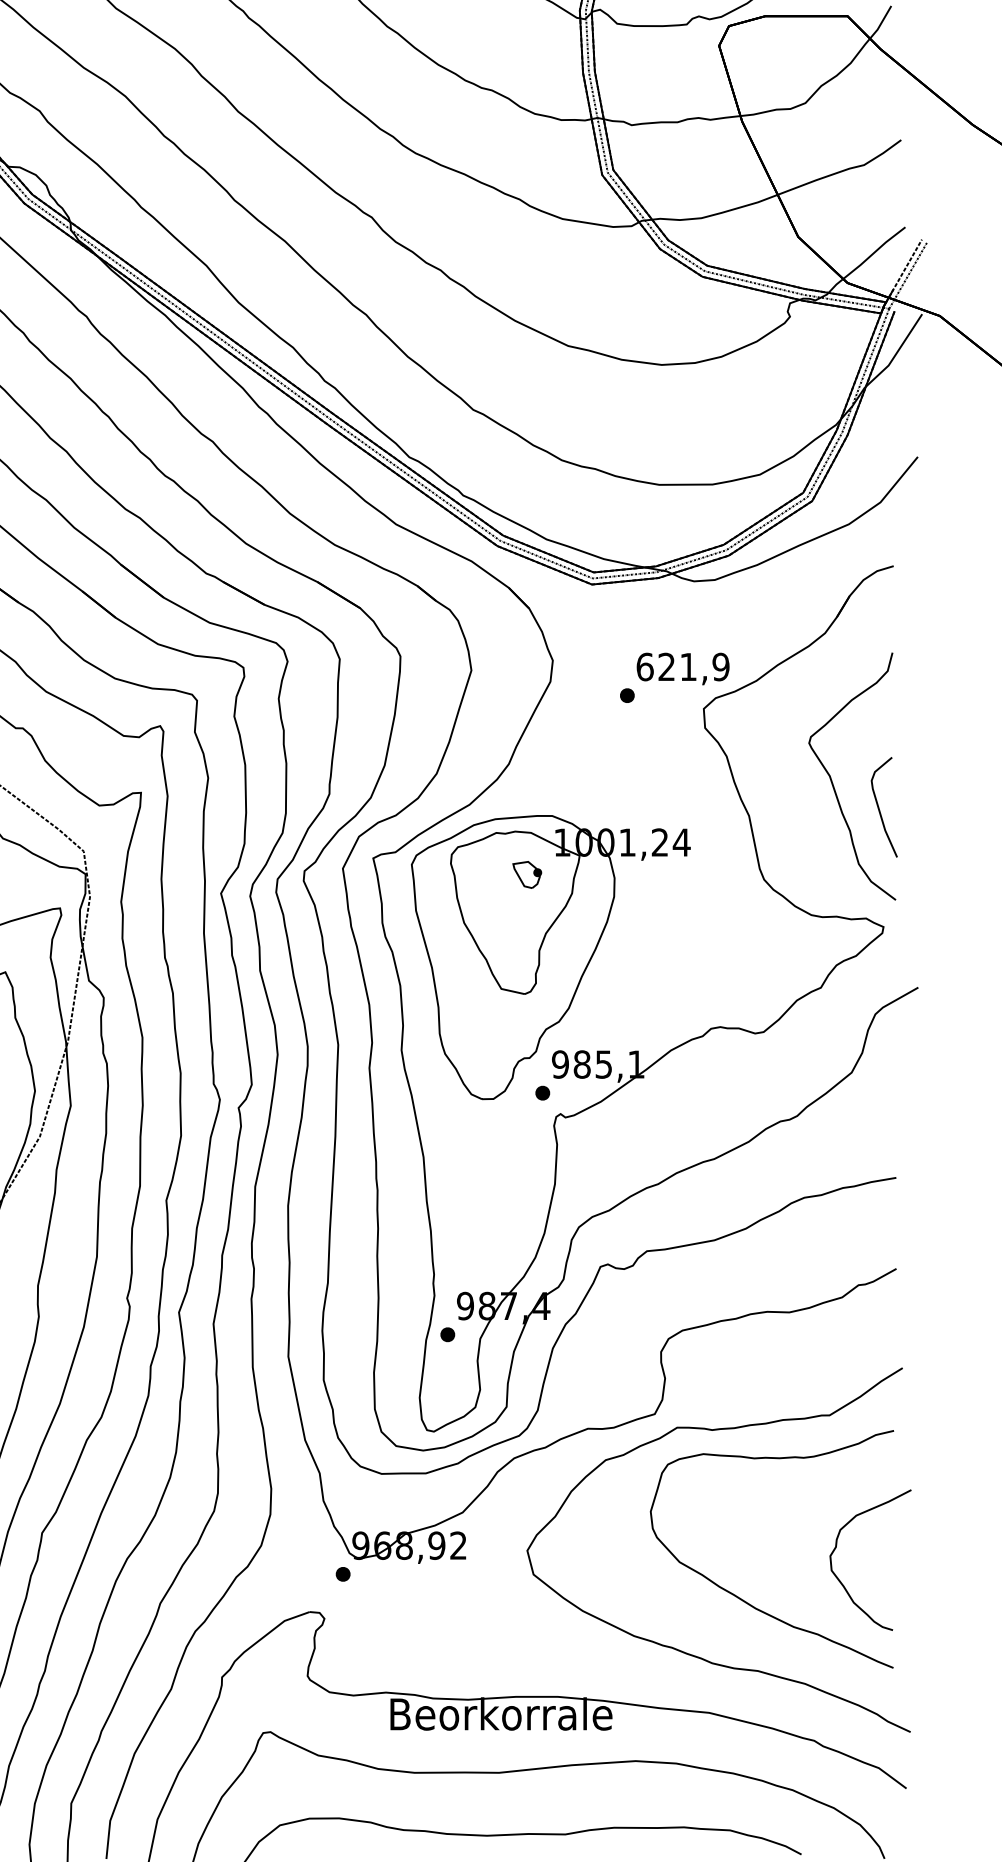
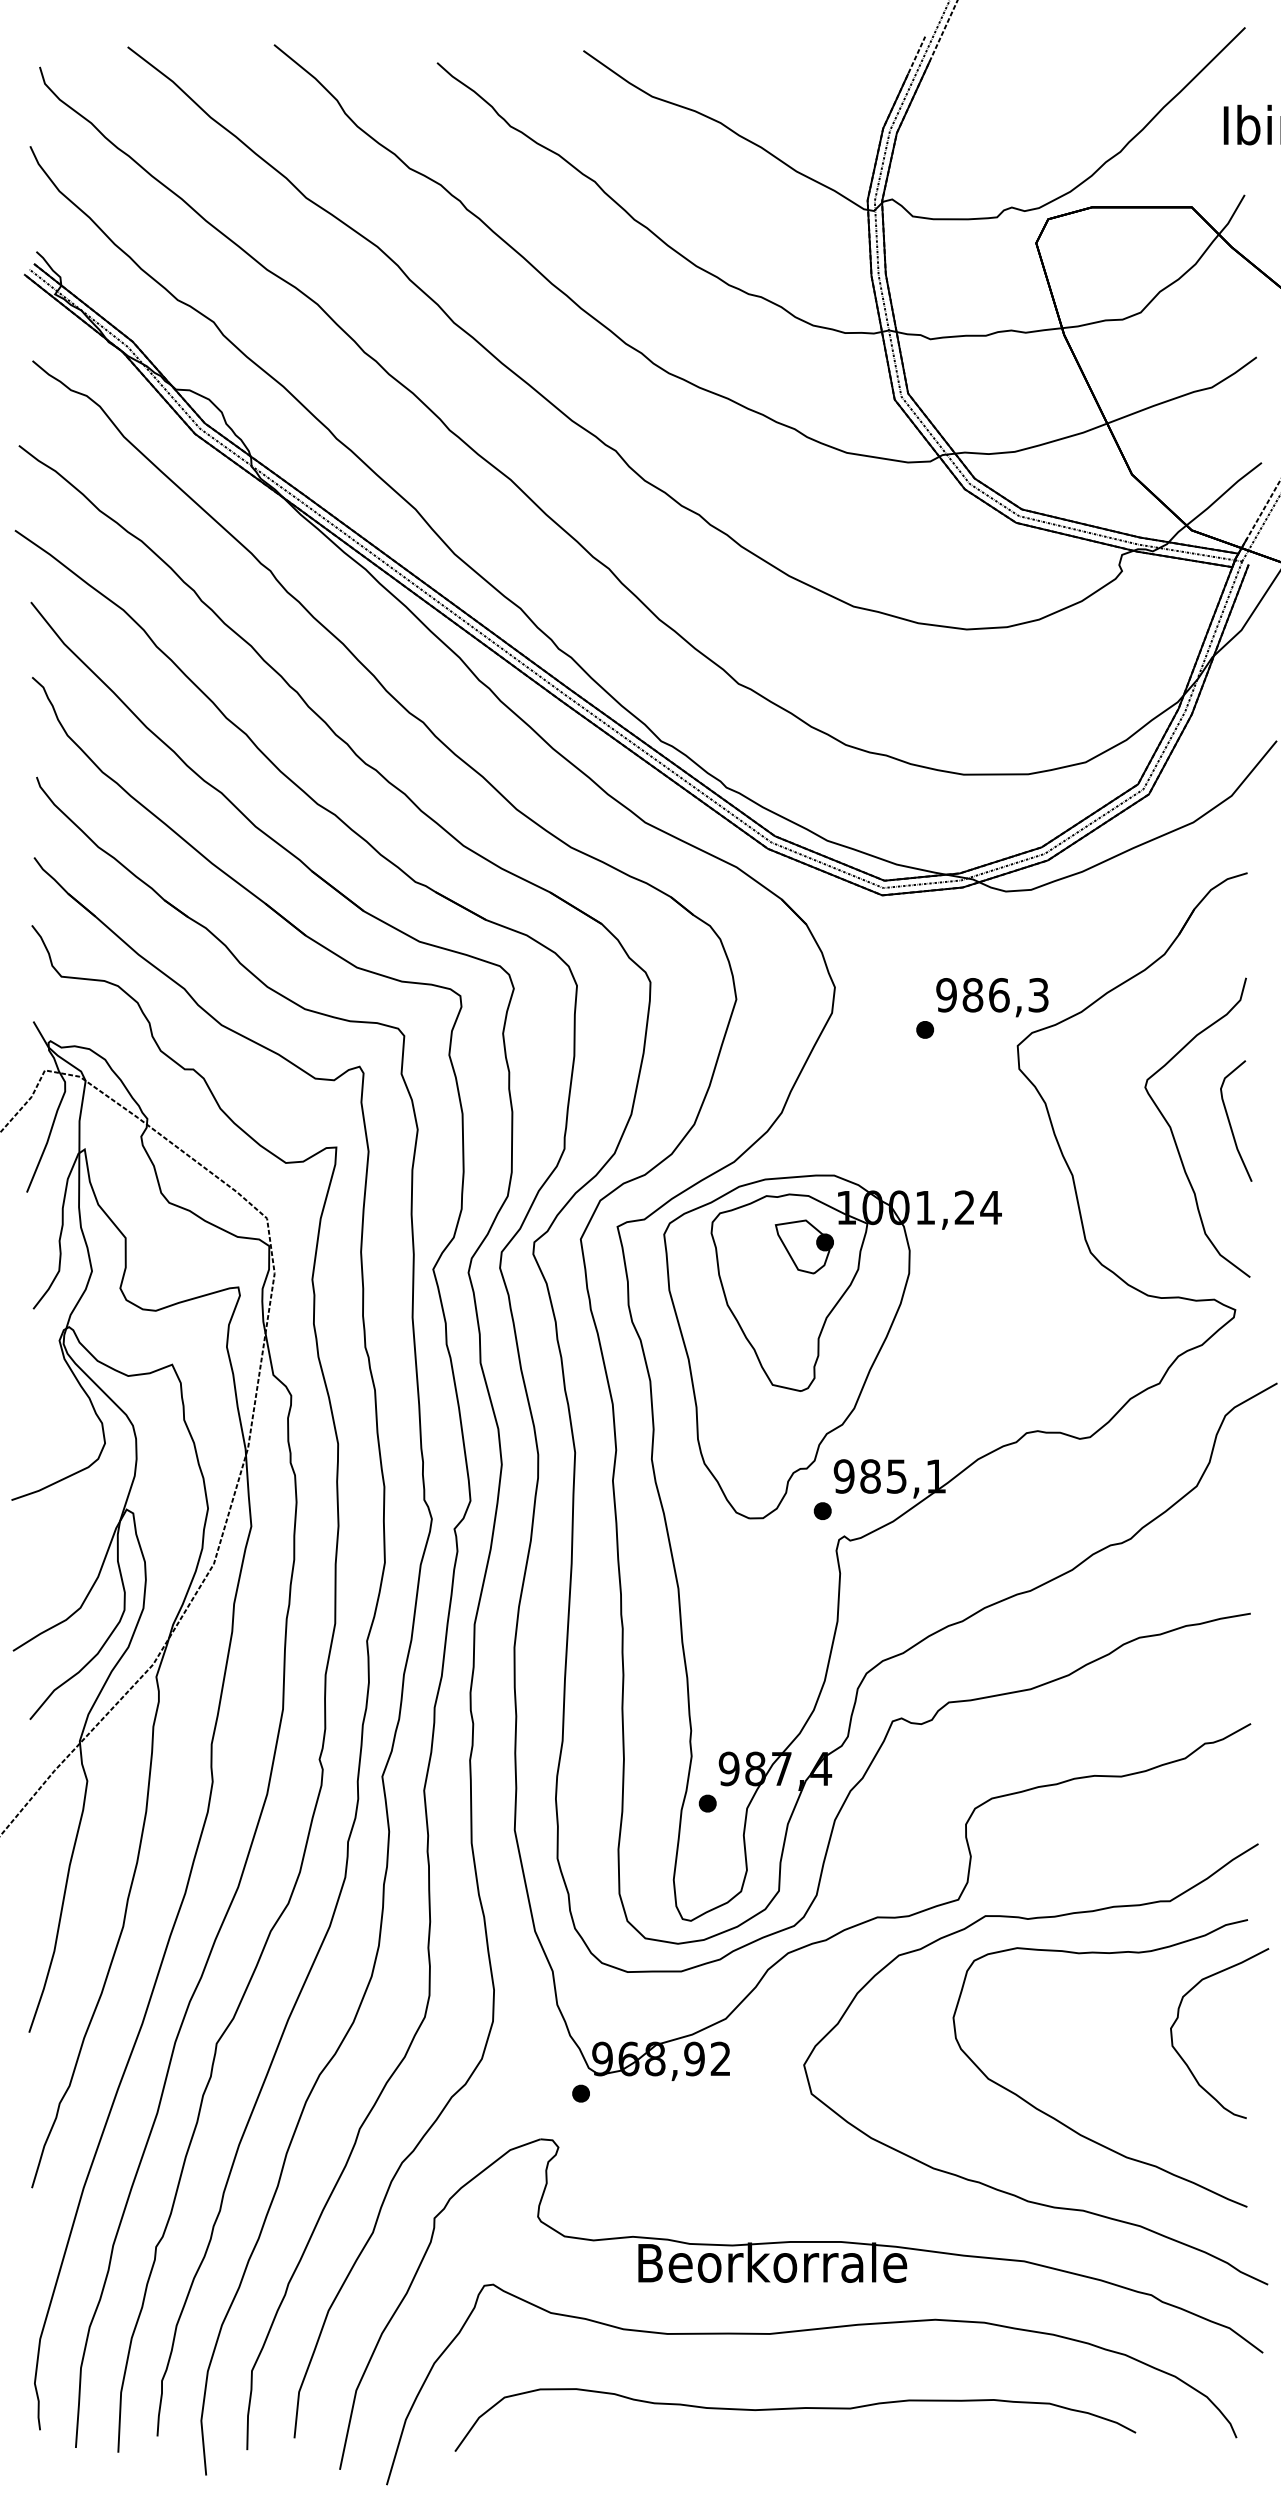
text: (682, 667) -> (992, 995), 621,9 -> 986,3
curve: (879, 807) -> (1230, 1121), moved
part: (526, 874) -> (803, 1246), size x1.67
curve: (836, 1547) -> (1178, 2018), moved

